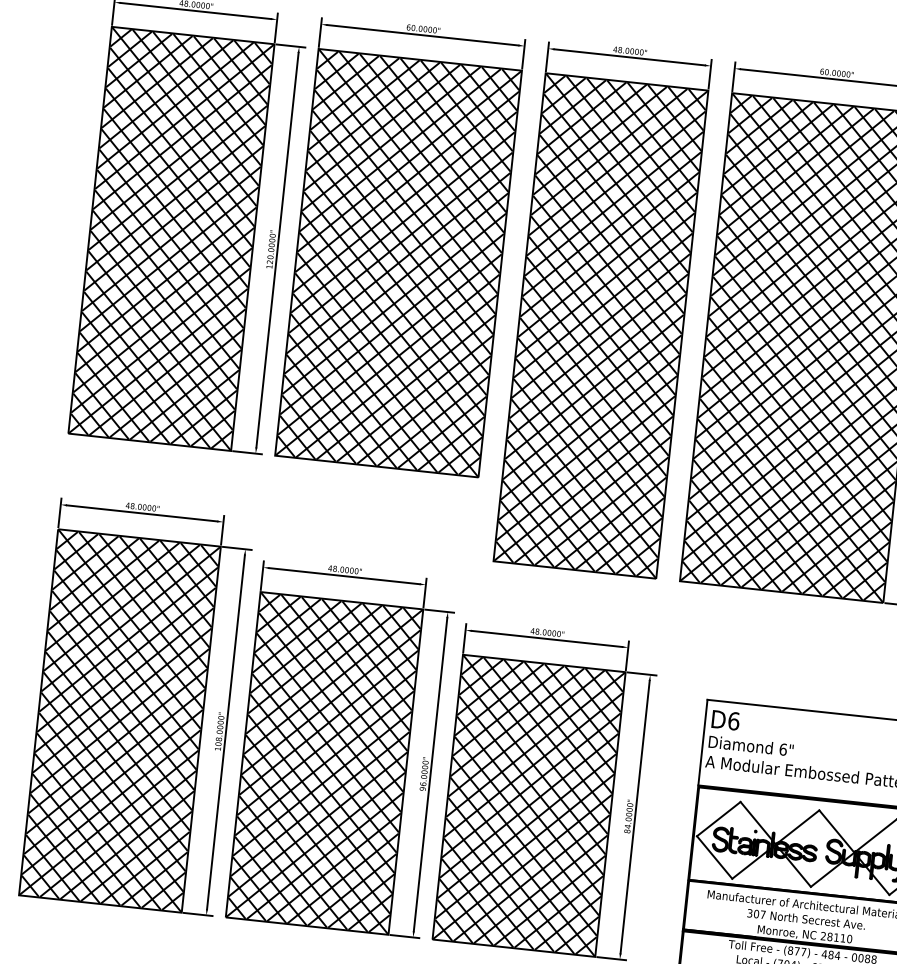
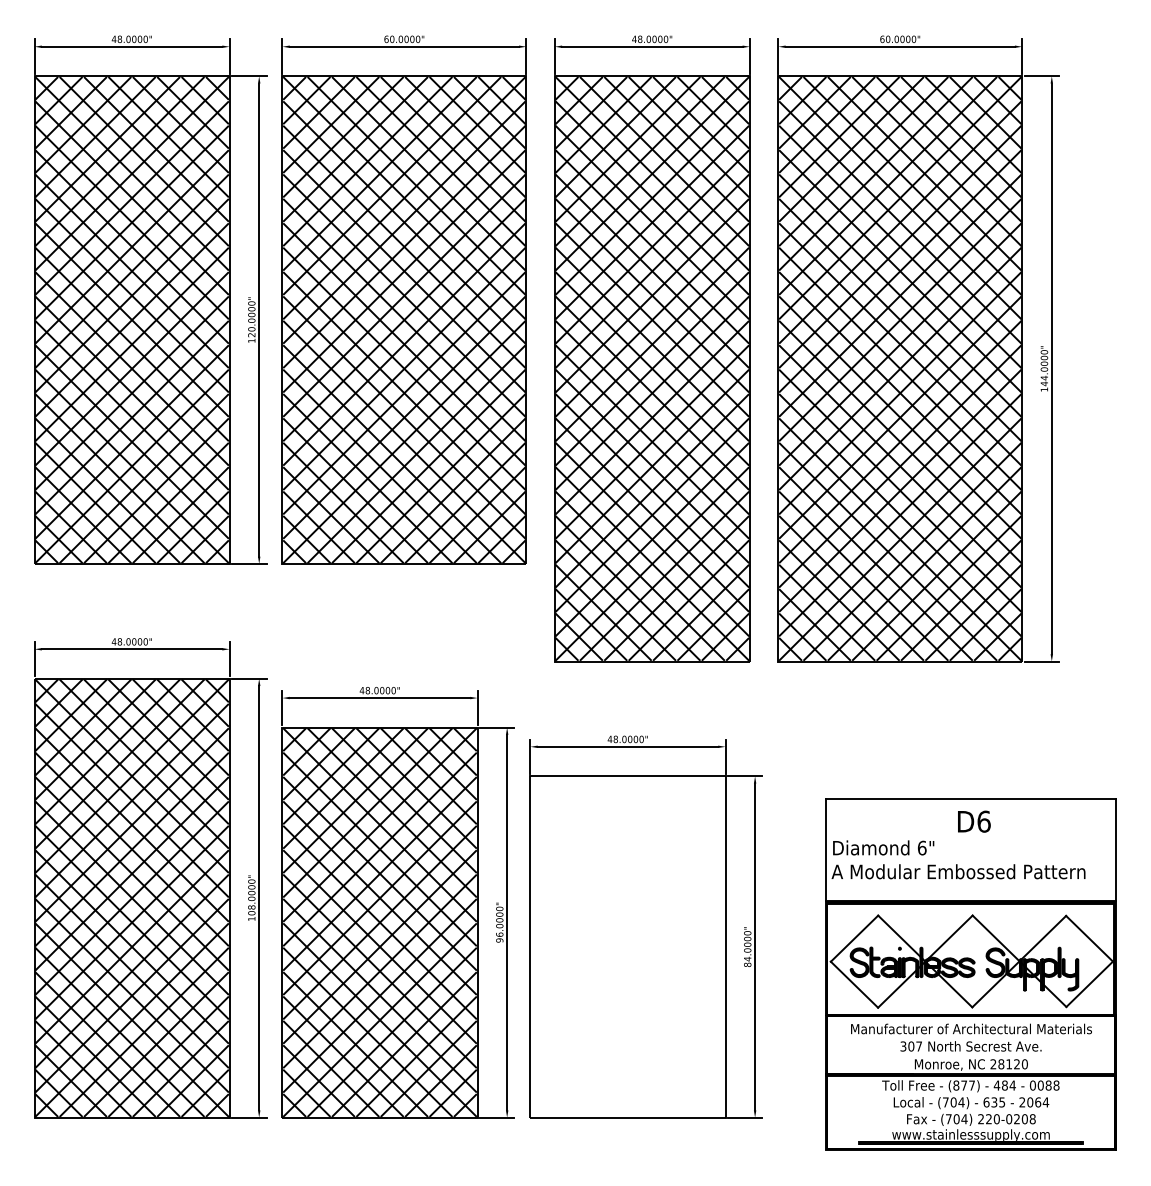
text: (725, 720) -> (974, 821), moved
hatch: (528, 805) -> (627, 946), removed
text: (842, 938) -> (1016, 1064), 28110 -> 28120

